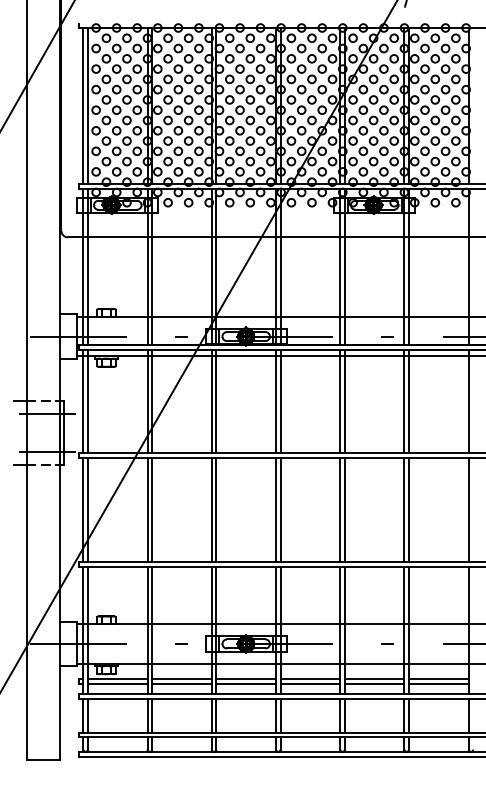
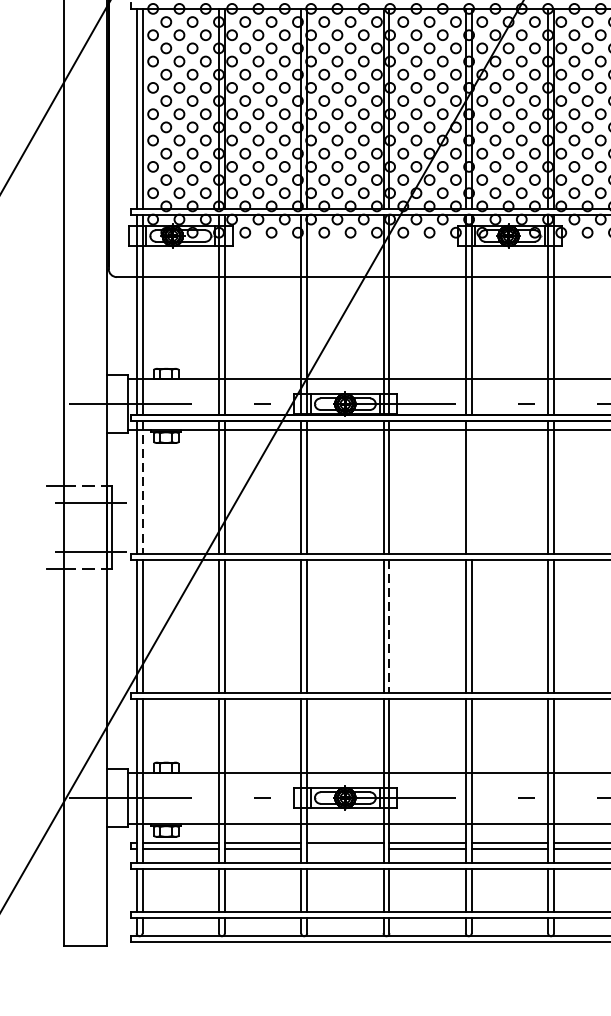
line: (87, 401) -> (142, 487), solid -> dashed
line: (344, 401) -> (471, 487), removed
line: (280, 510) -> (389, 627), solid -> dashed
line: (246, 683) -> (345, 848), removed

